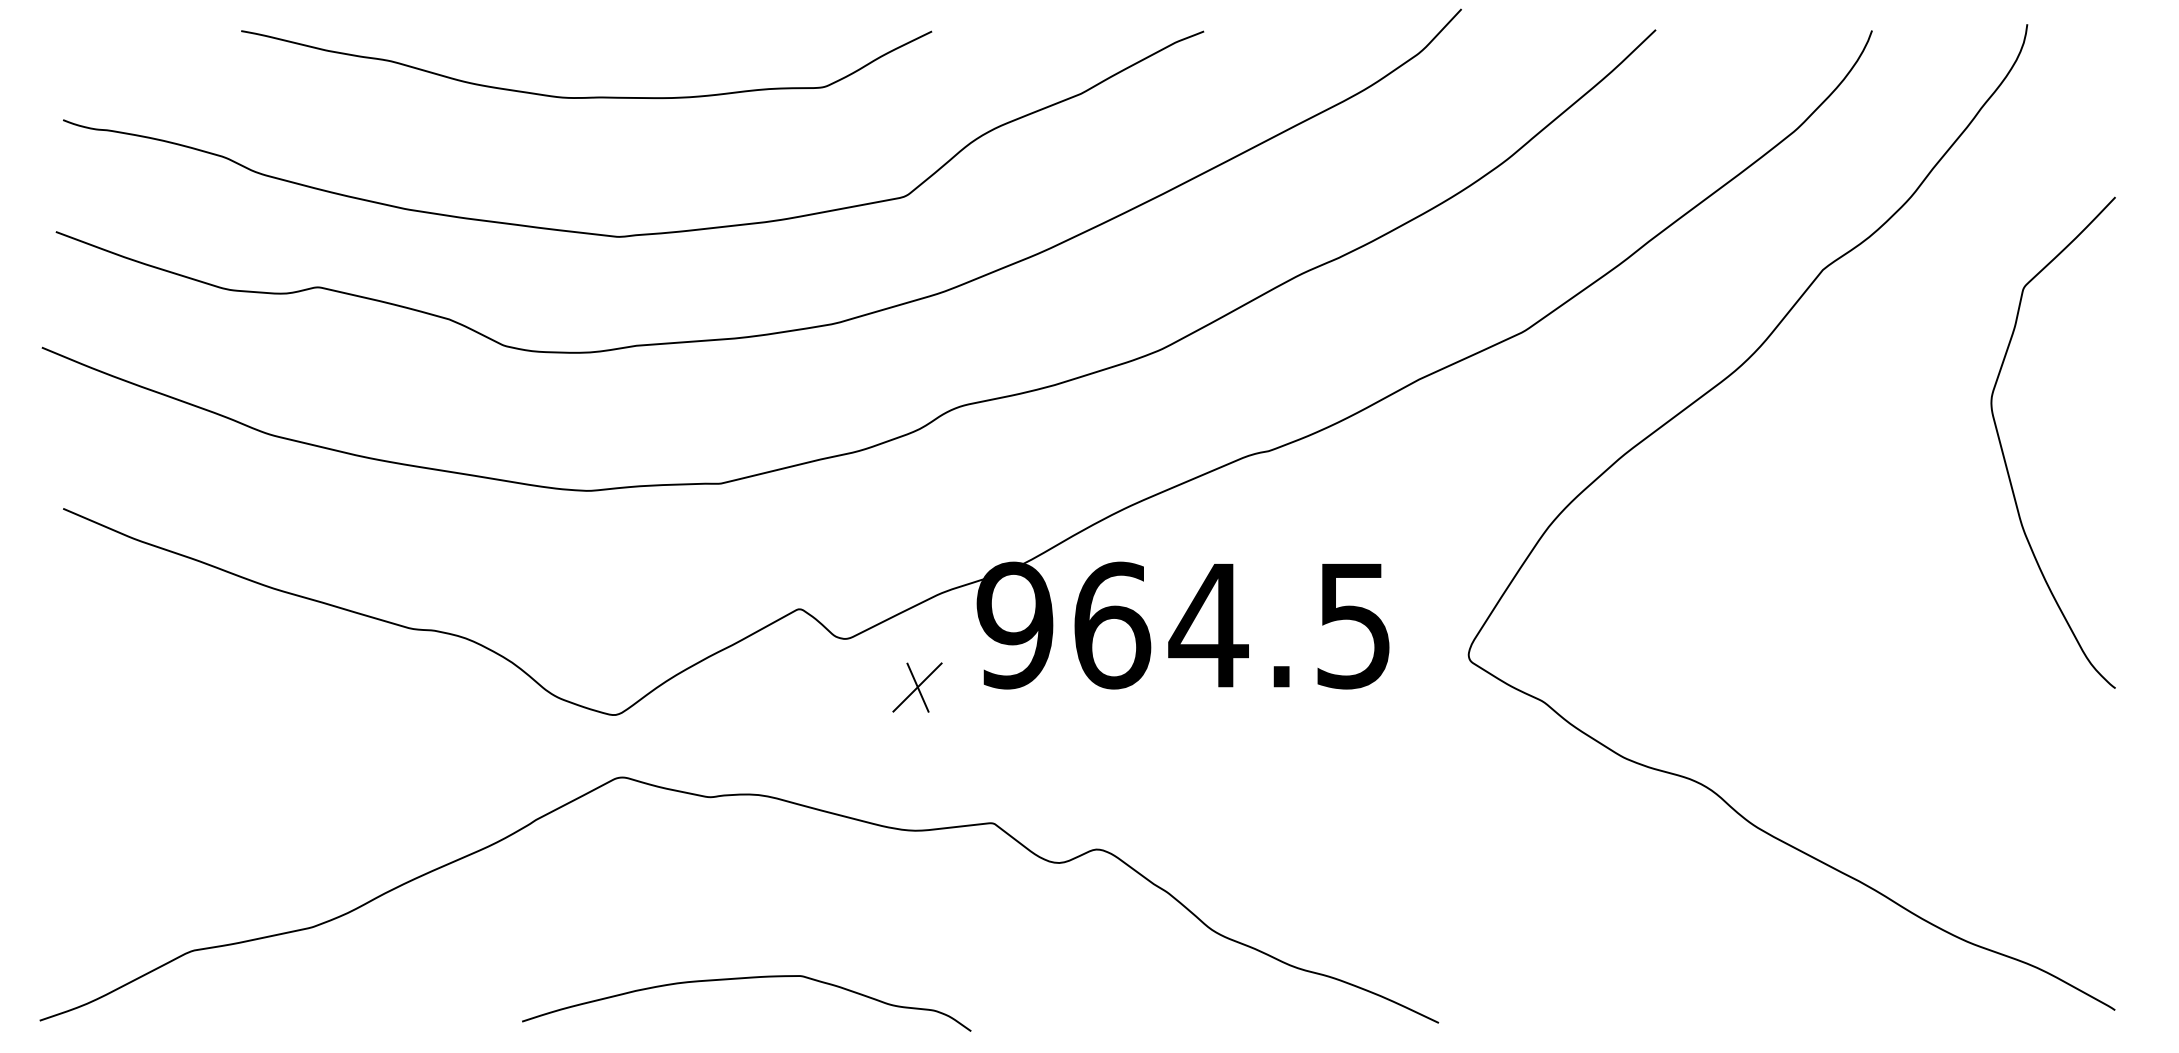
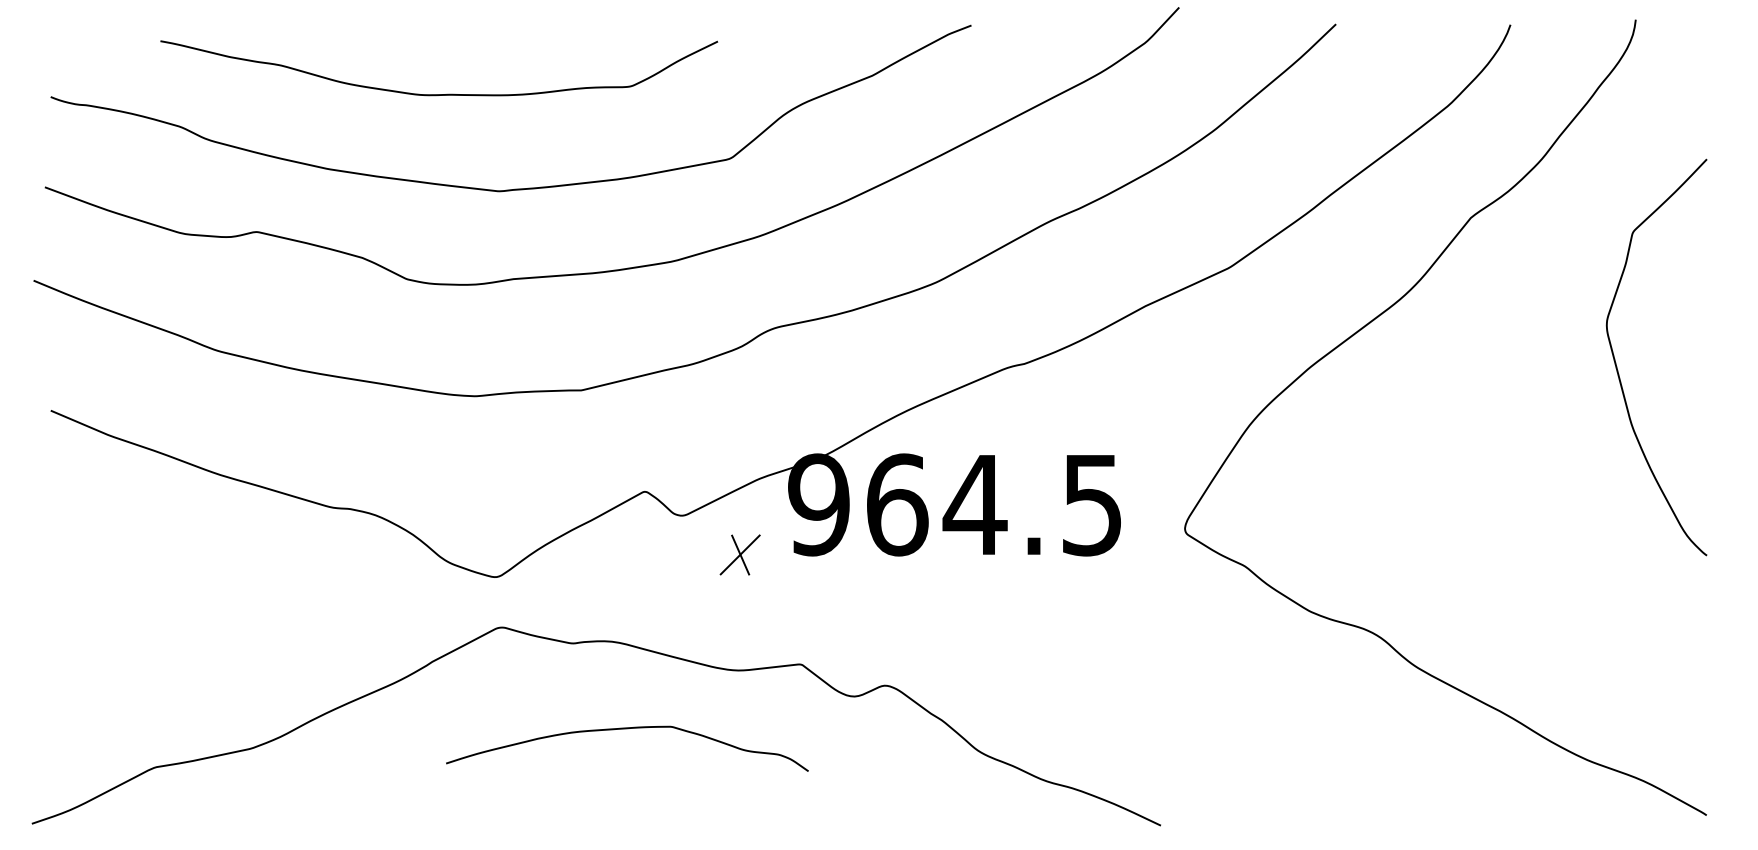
curve: (587, 97) -> (439, 94), moved
curve: (746, 979) -> (627, 729), moved

